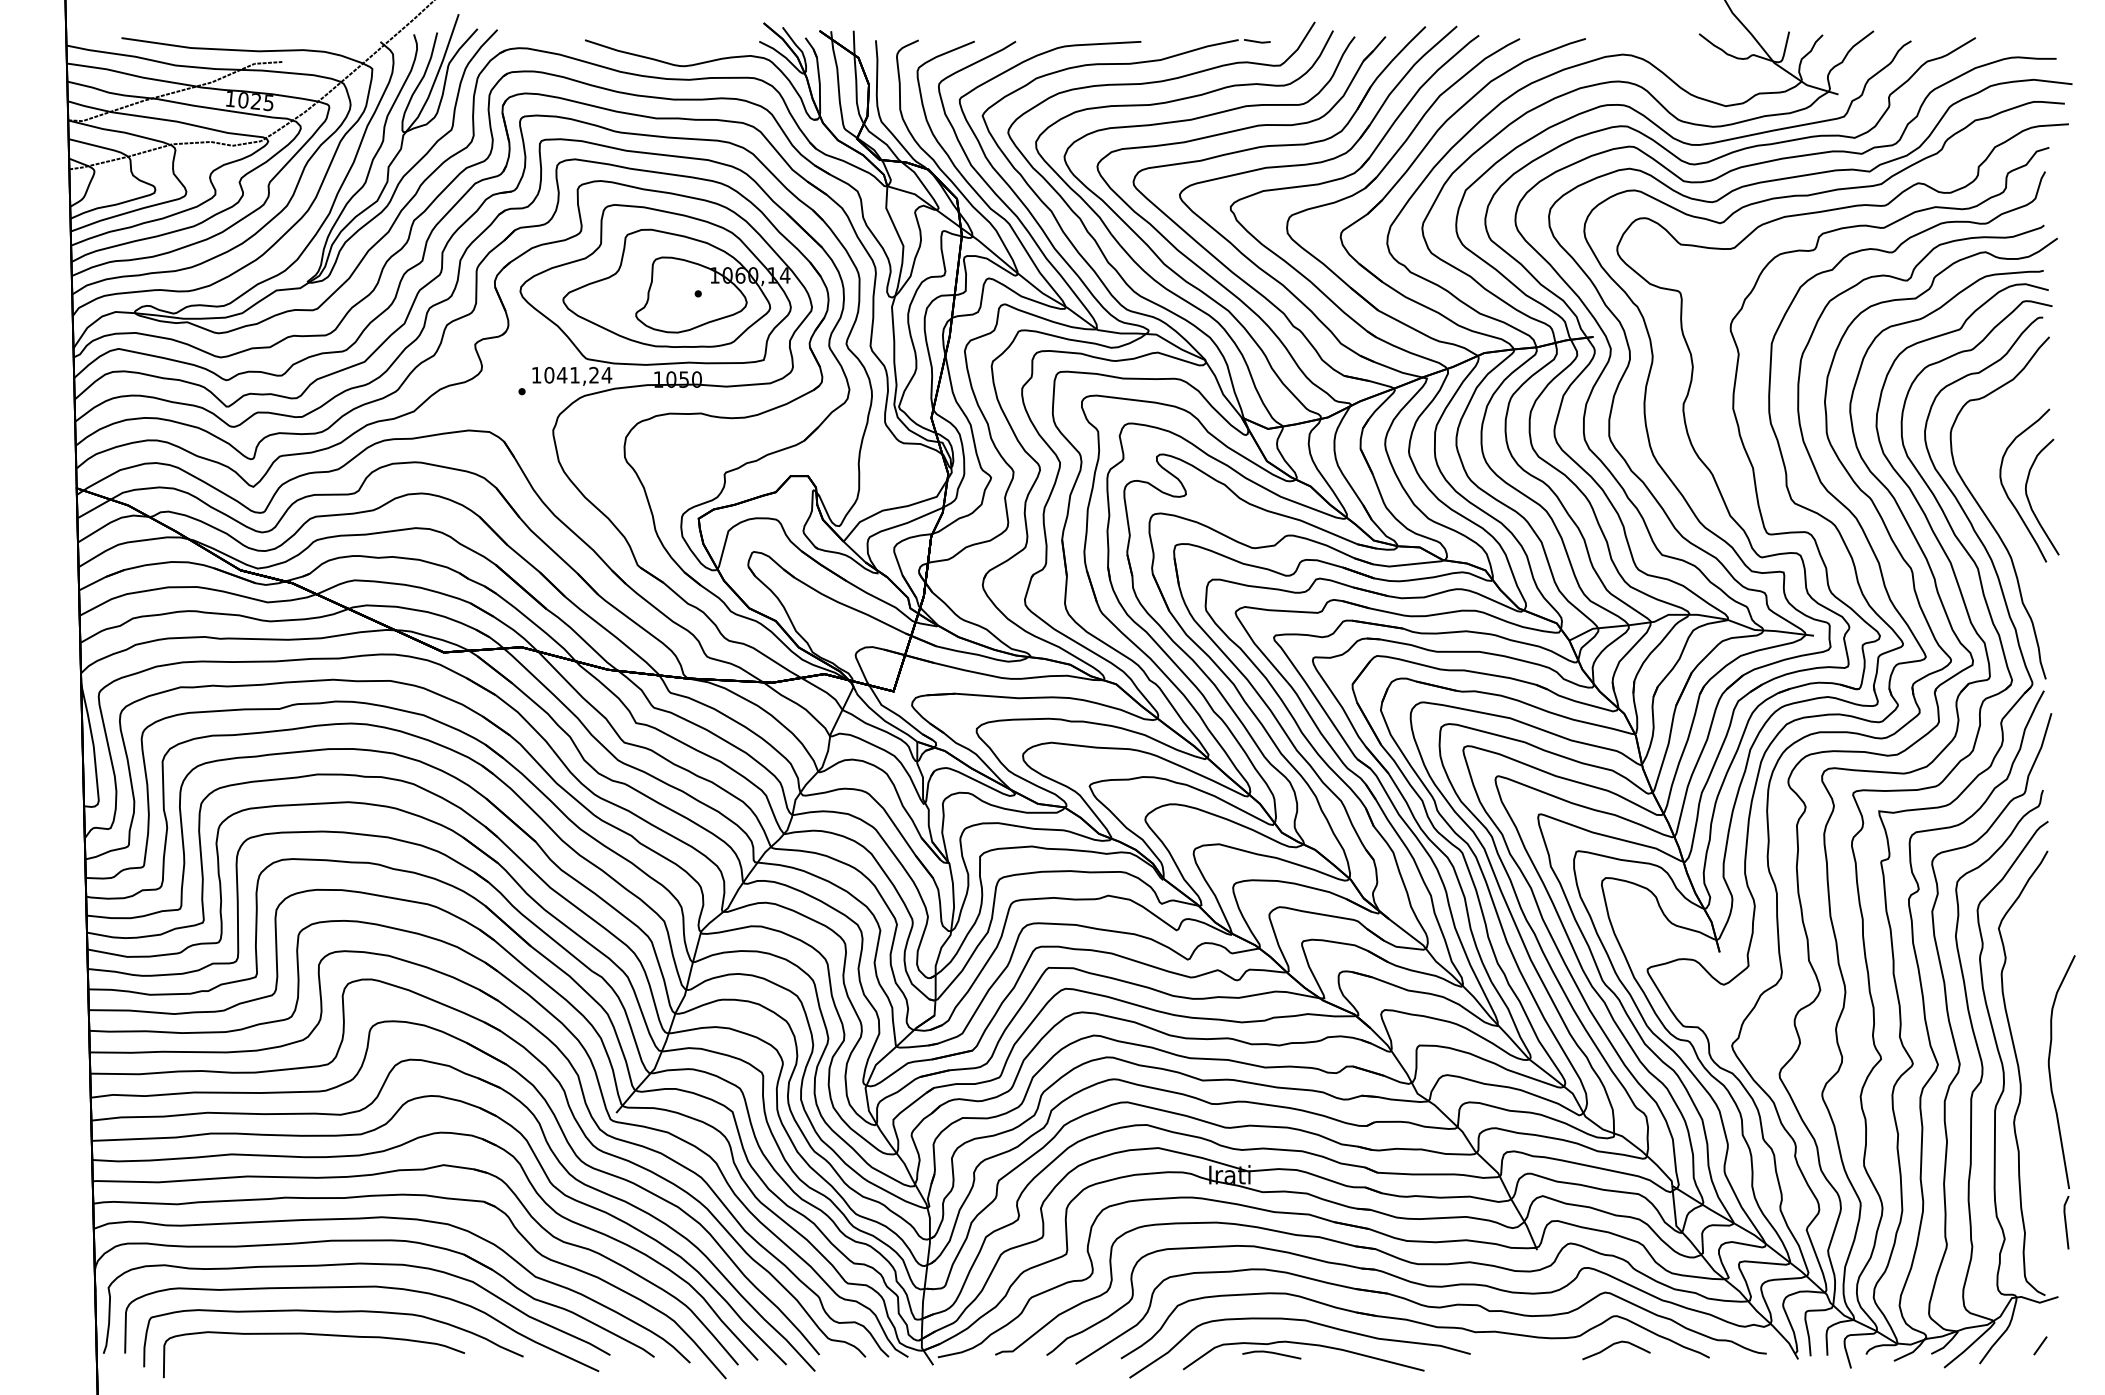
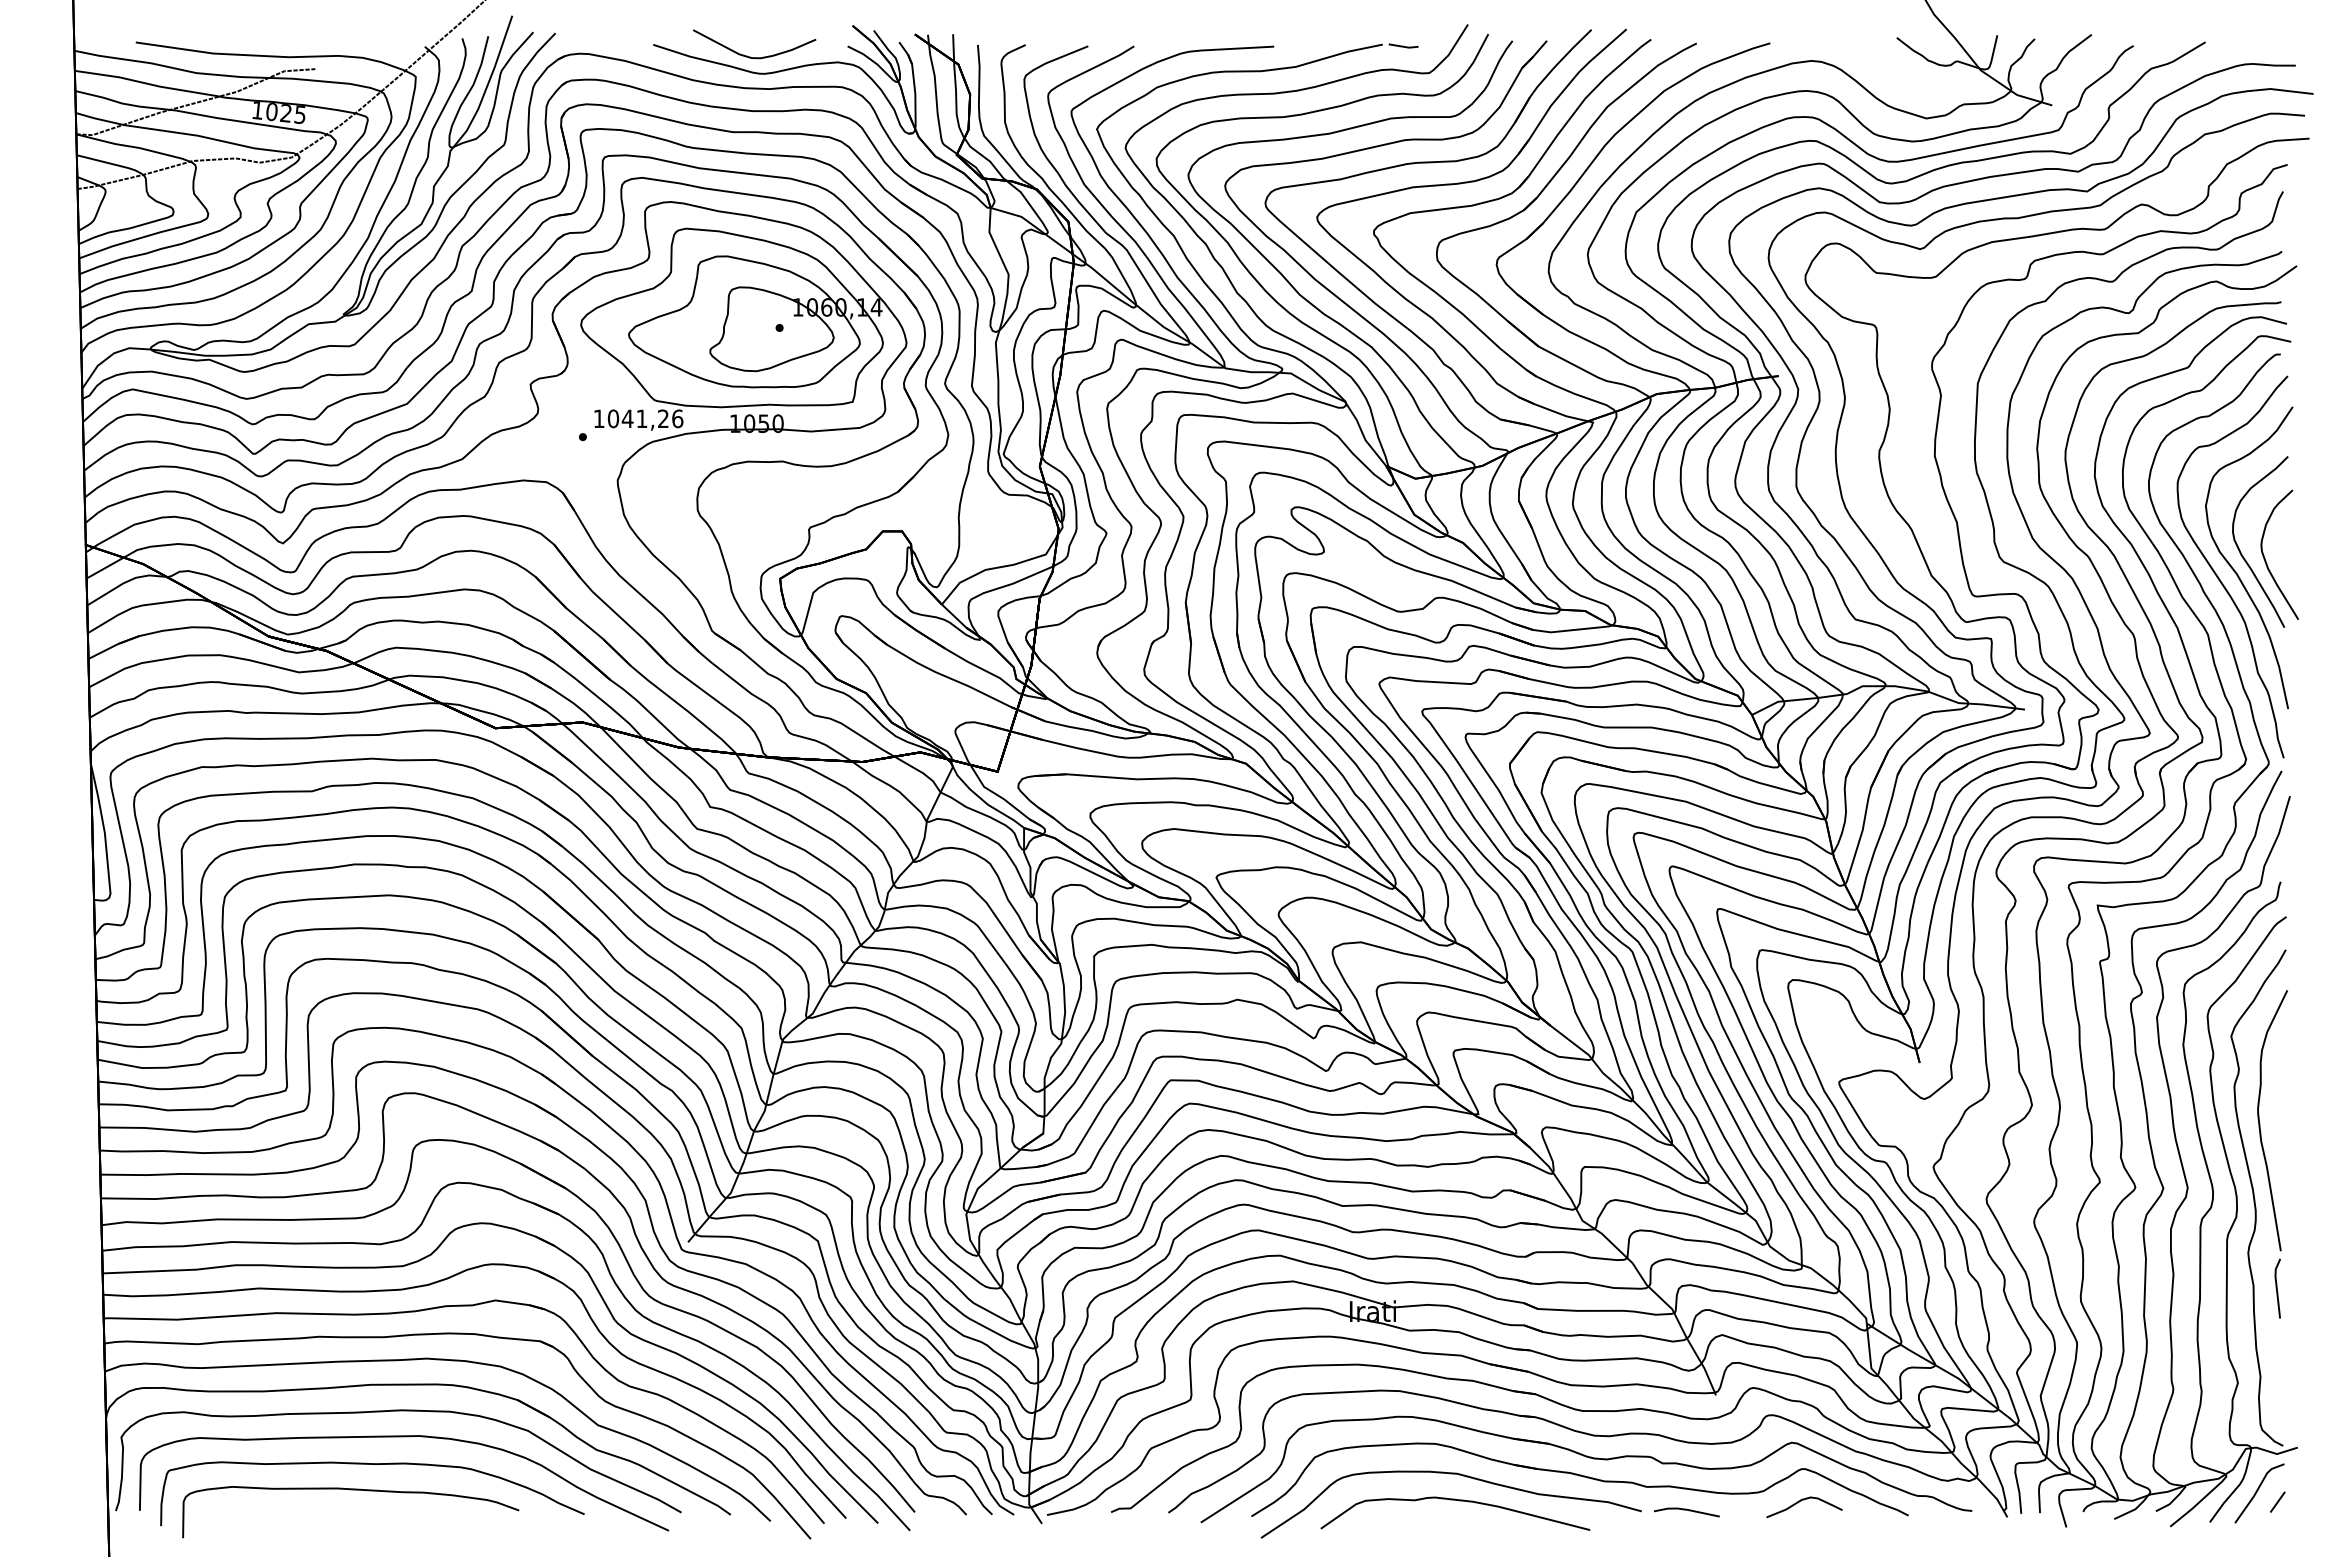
curve: (672, 50) -> (750, 56), added
text: (606, 374) -> (677, 418), 1041,24 -> 1041,26
curve: (2002, 511) -> (2235, 570), added
part: (2055, 1103) -> (2265, 1155), moved
line: (2022, 1337) -> (2257, 1492), added
line: (1271, 1353) -> (1686, 1510), moved

